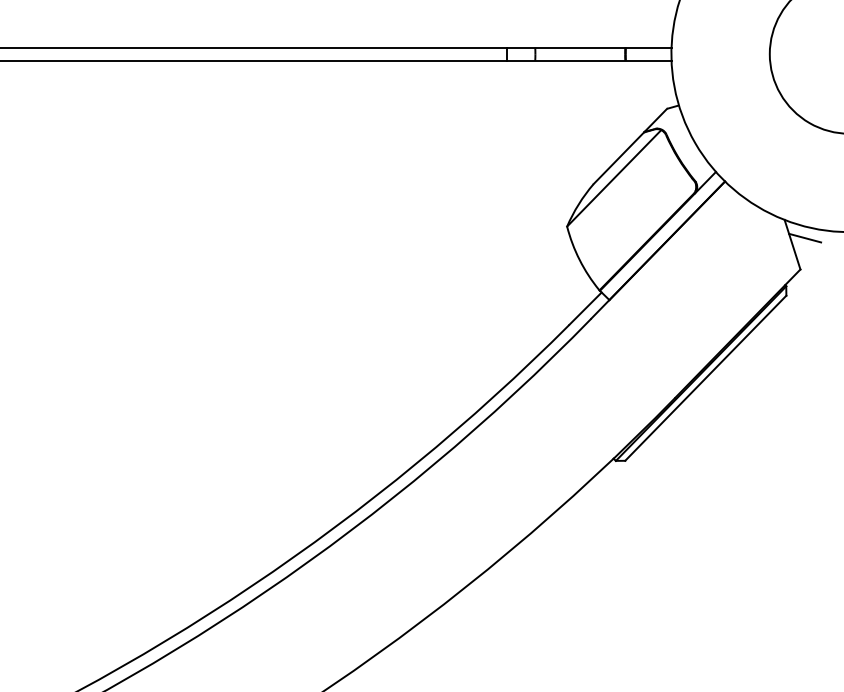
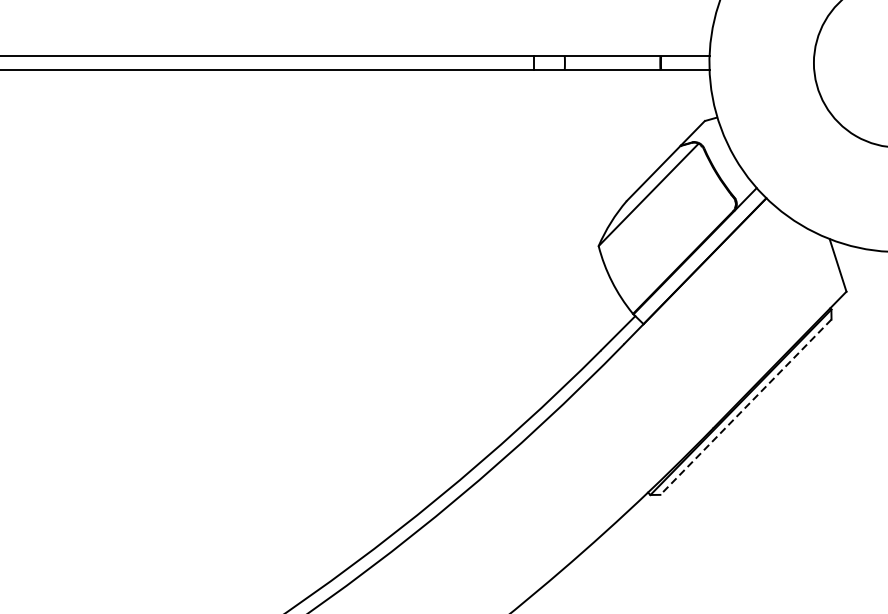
line: (805, 237) -> (851, 257), removed
line: (705, 378) -> (745, 407), solid -> dashed

